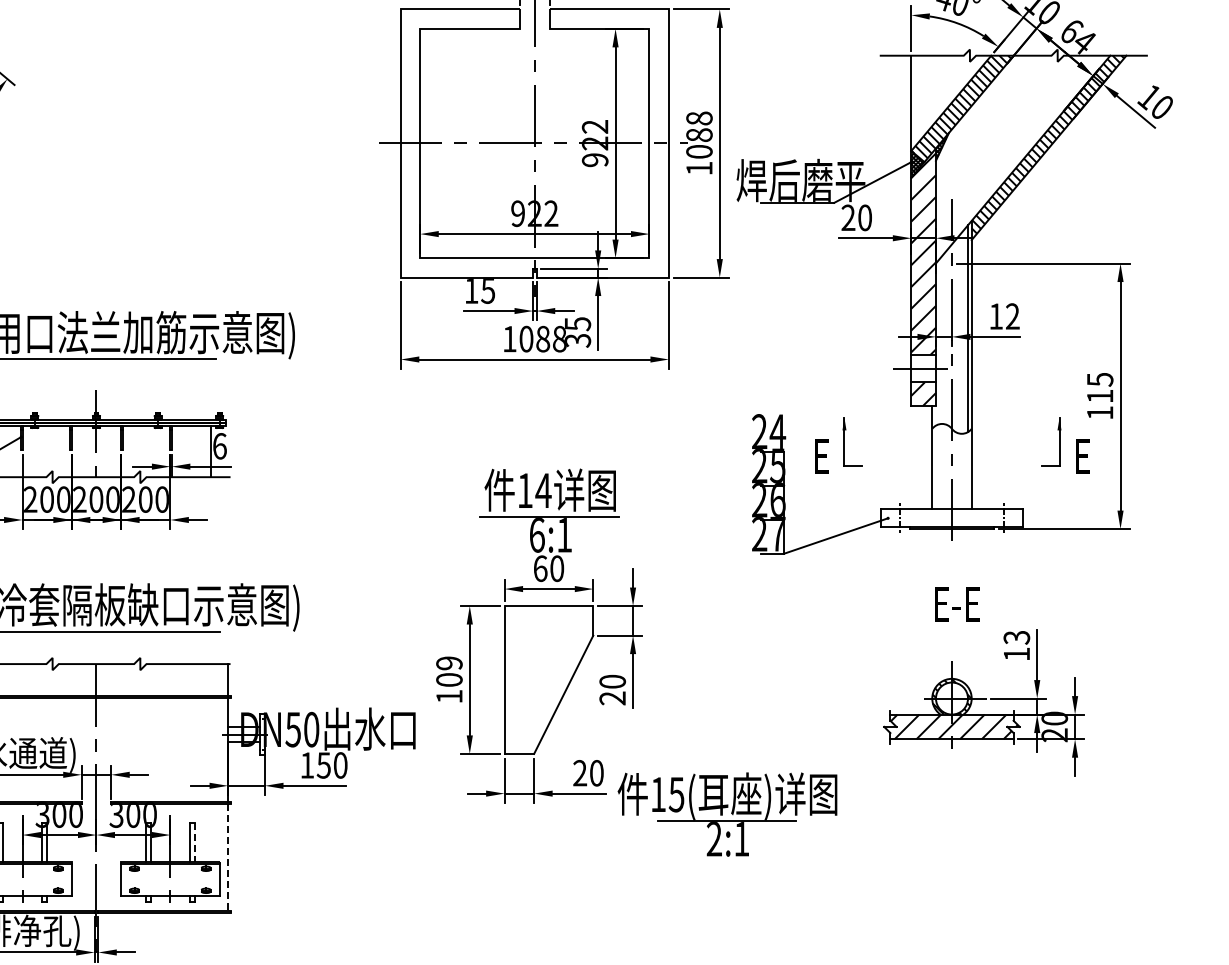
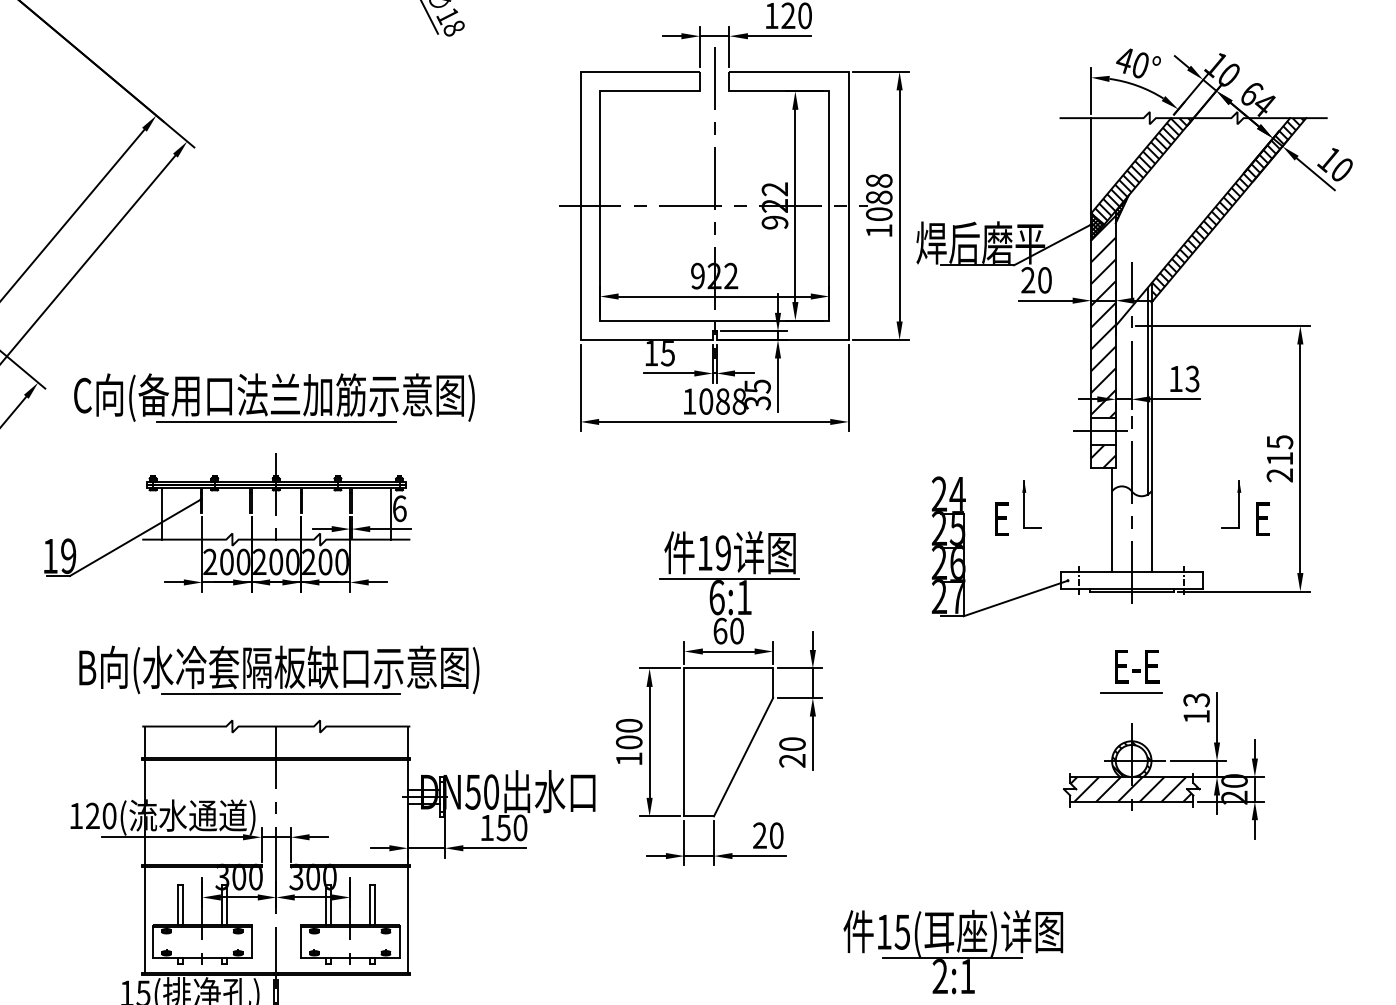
text: (1012, 317) -> (1192, 379), 12 -> 13
text: (1099, 413) -> (1279, 475), 115 -> 215
text: (543, 490) -> (723, 552), 14 -> 19
line: (951, 630) -> (1131, 692), added
text: (449, 663) -> (629, 725), 109 -> 100
part: (727, 814) -> (953, 951), moved
line: (194, 842) -> (374, 904), dashed -> solid
line: (227, 858) -> (407, 920), dashed -> solid

